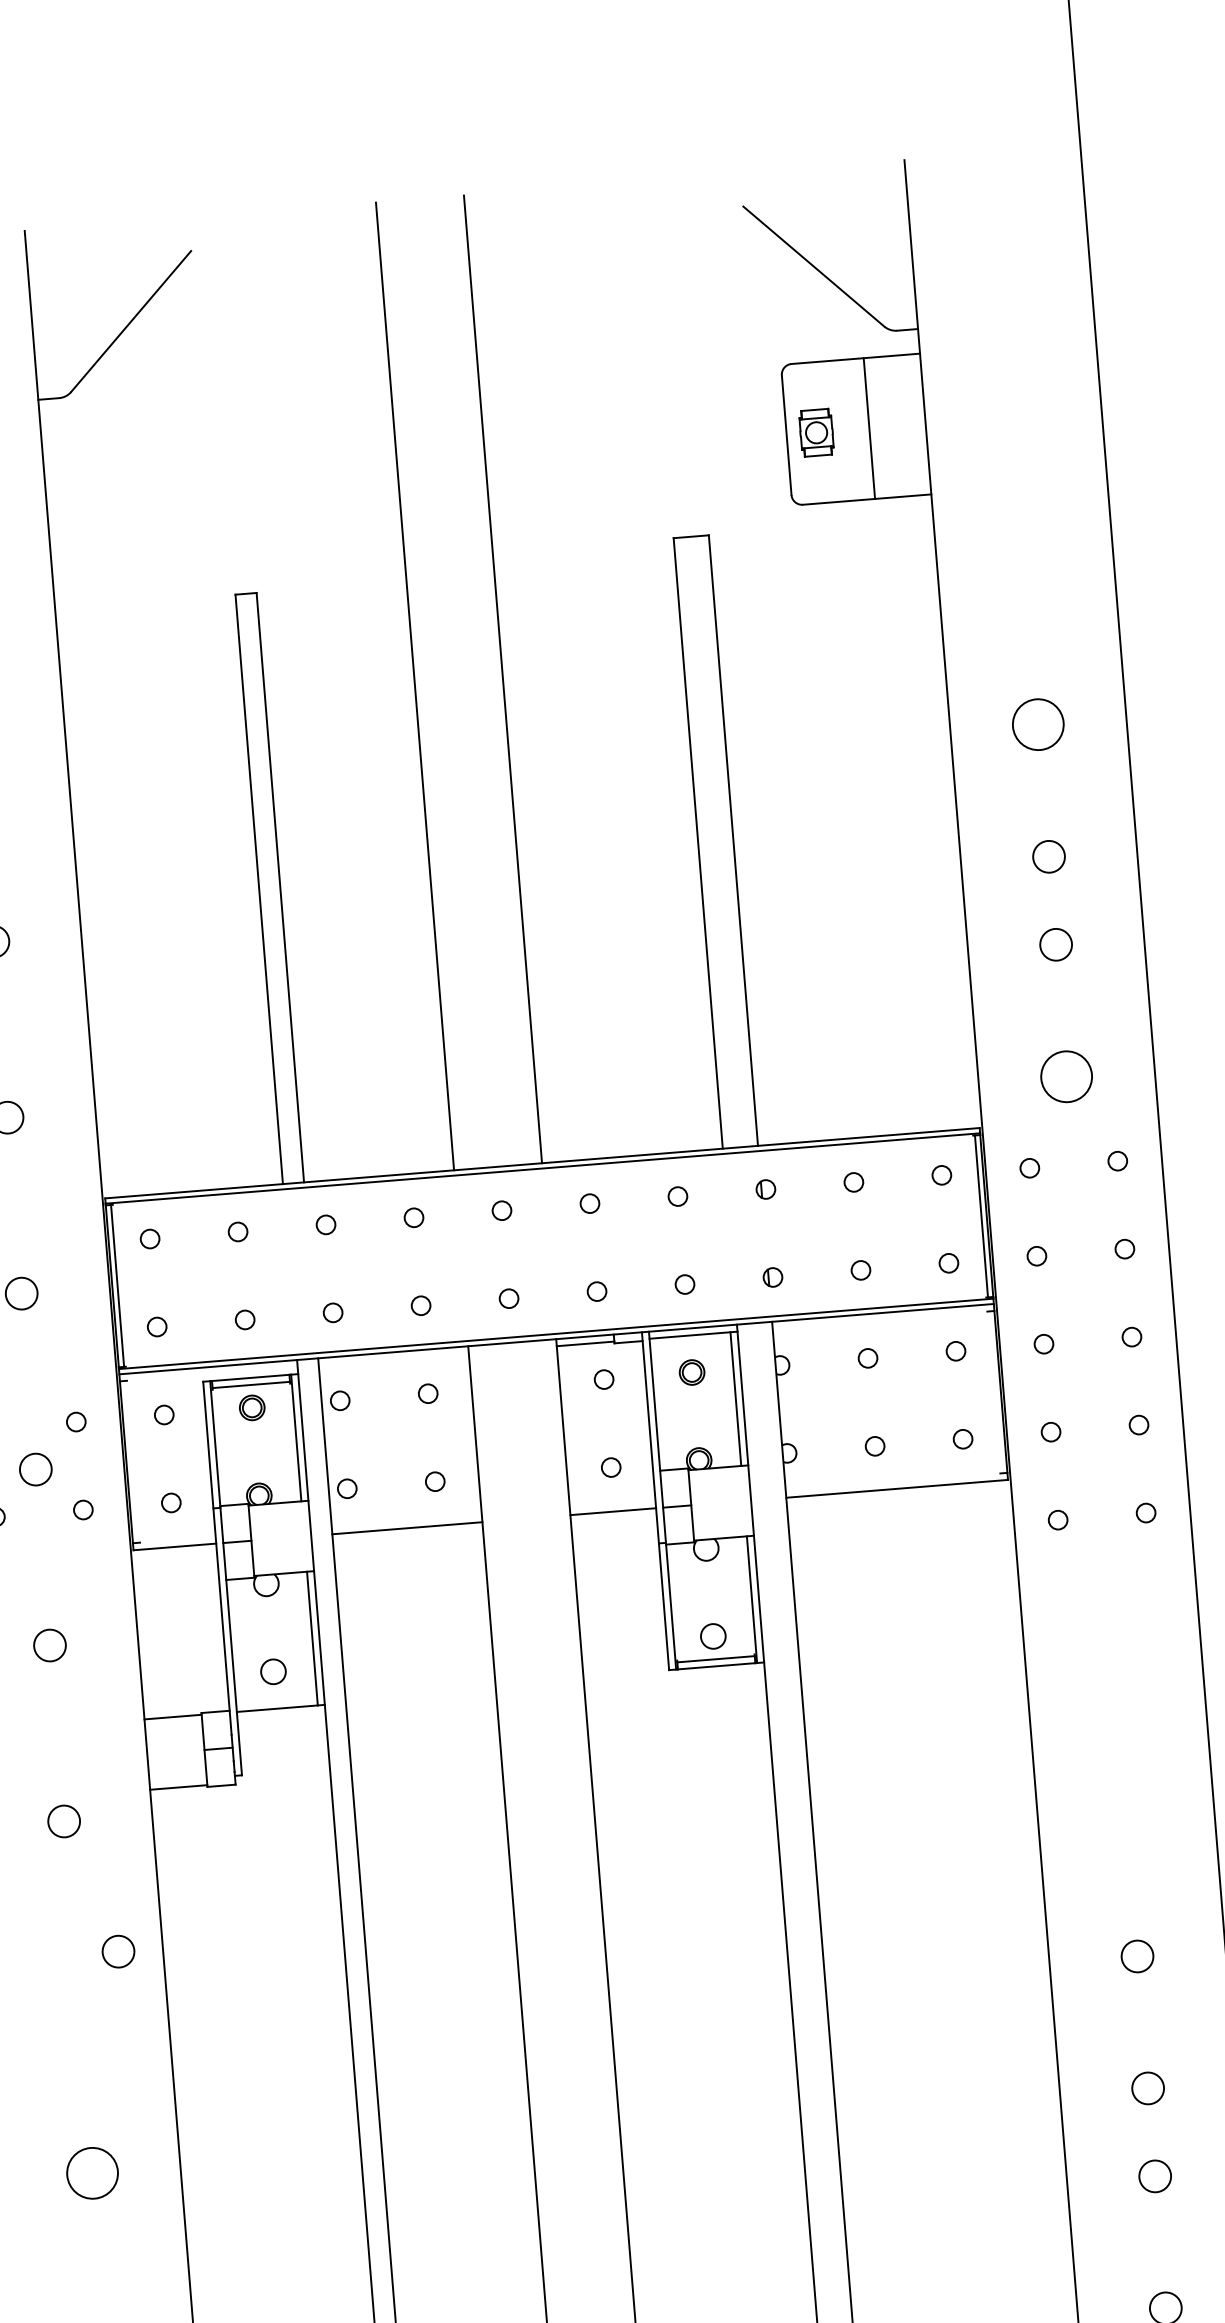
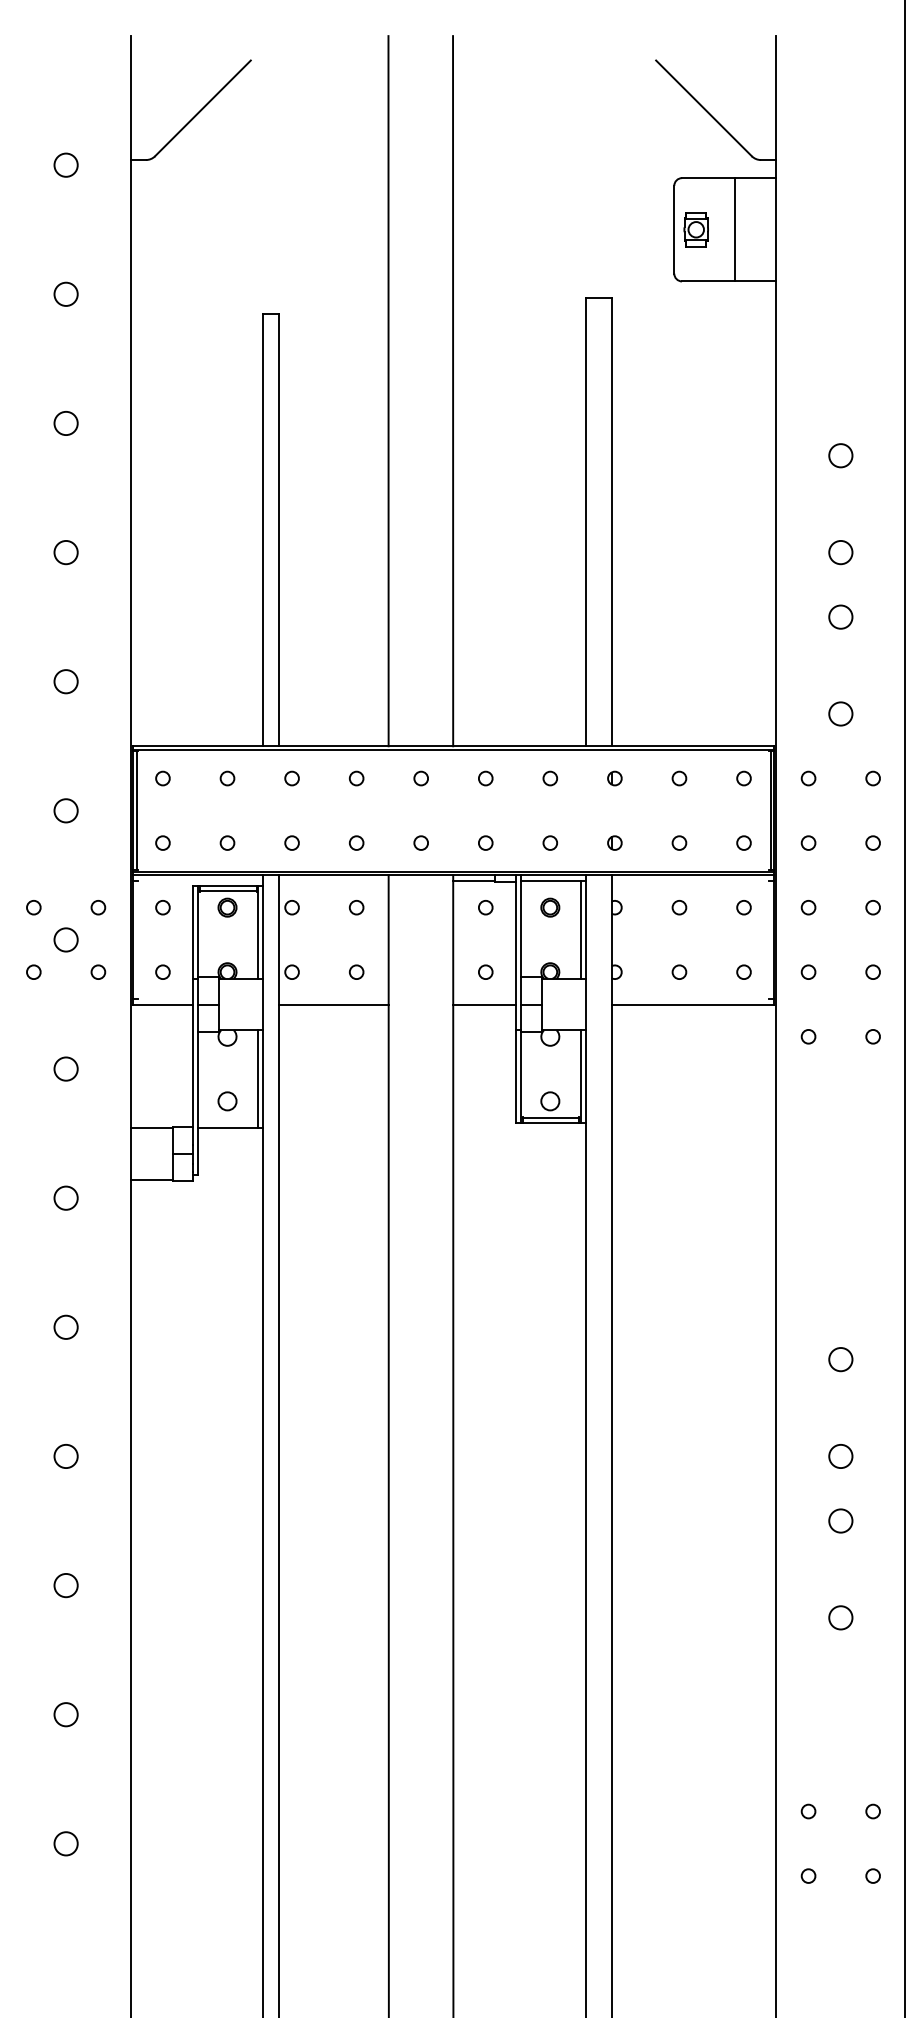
circle: (1037, 724) -> (840, 455), size x0.62
circle: (1066, 1076) -> (840, 713), size x0.62
circle: (117, 1950) -> (65, 1326), moved
circle: (91, 2173) -> (65, 1456), size x0.62

